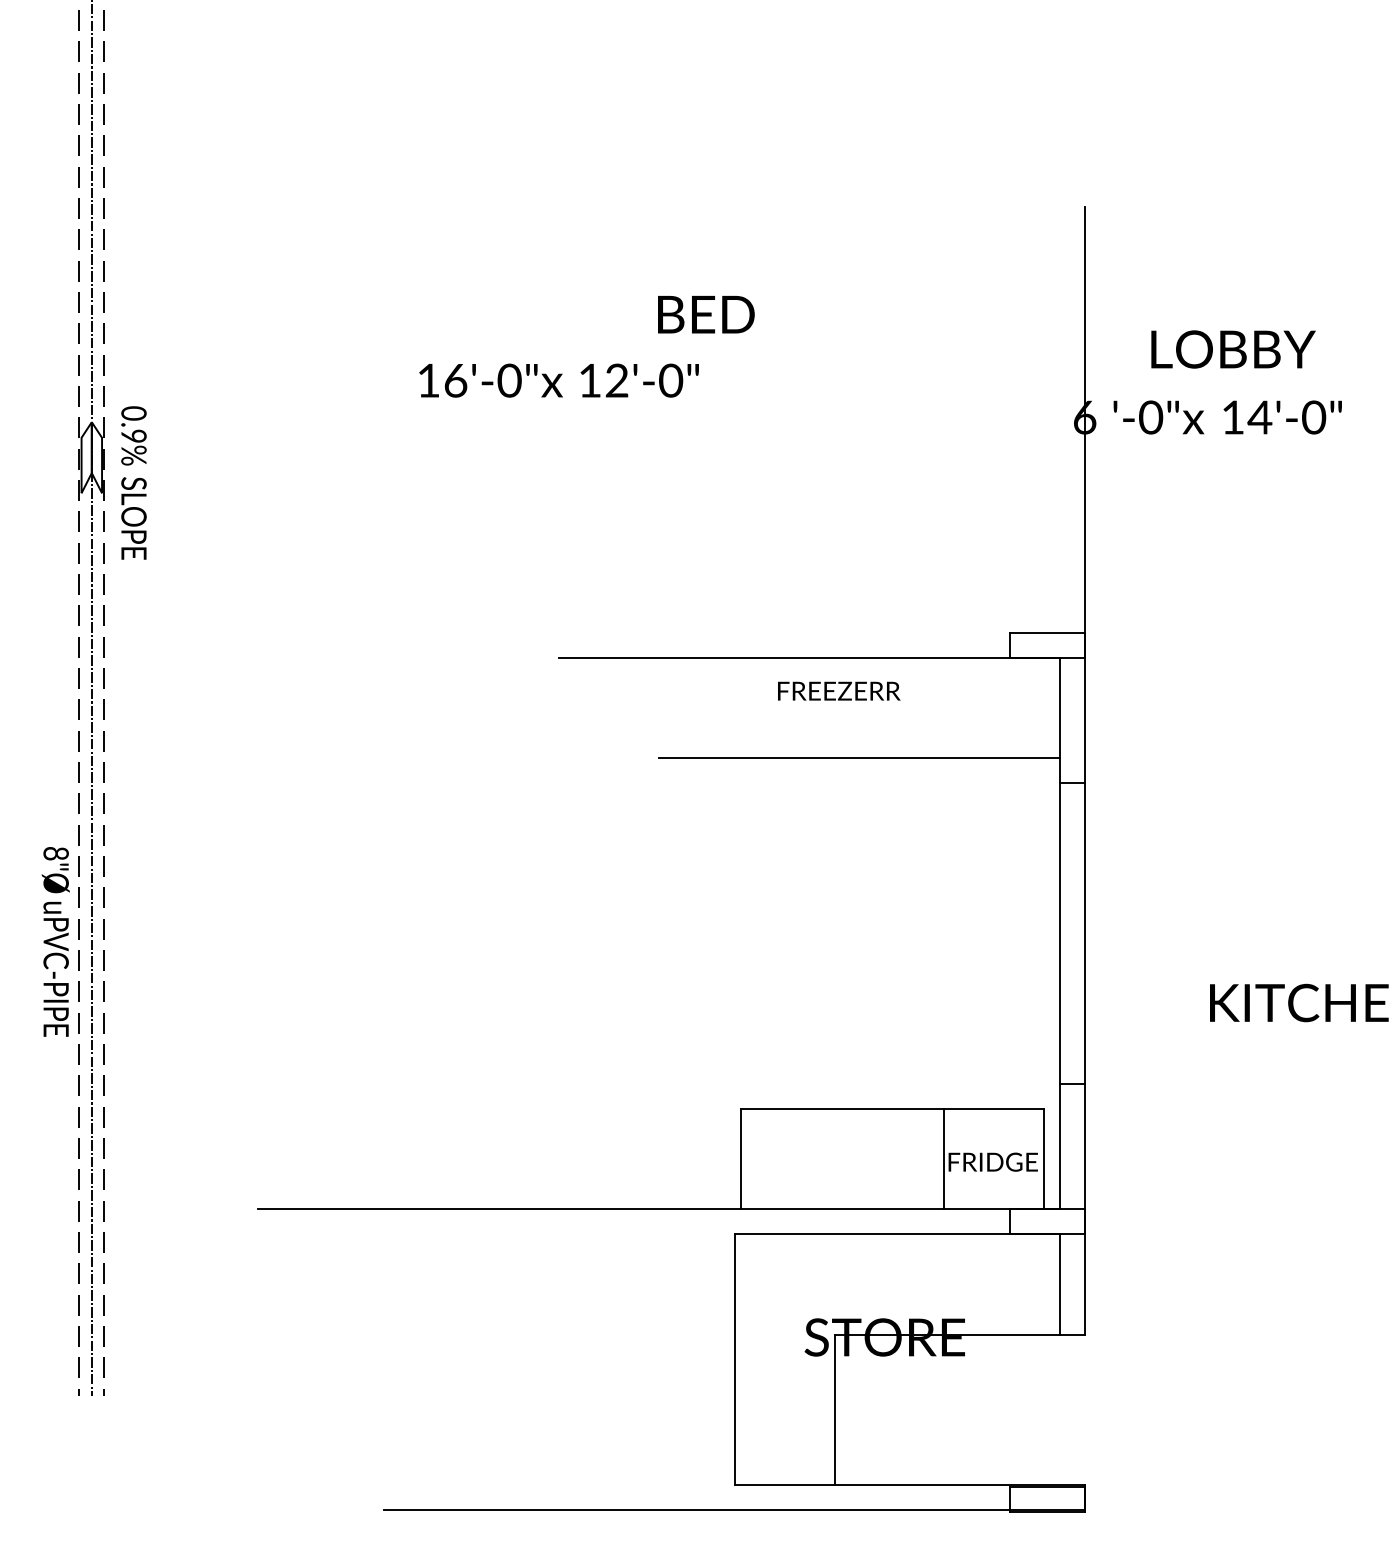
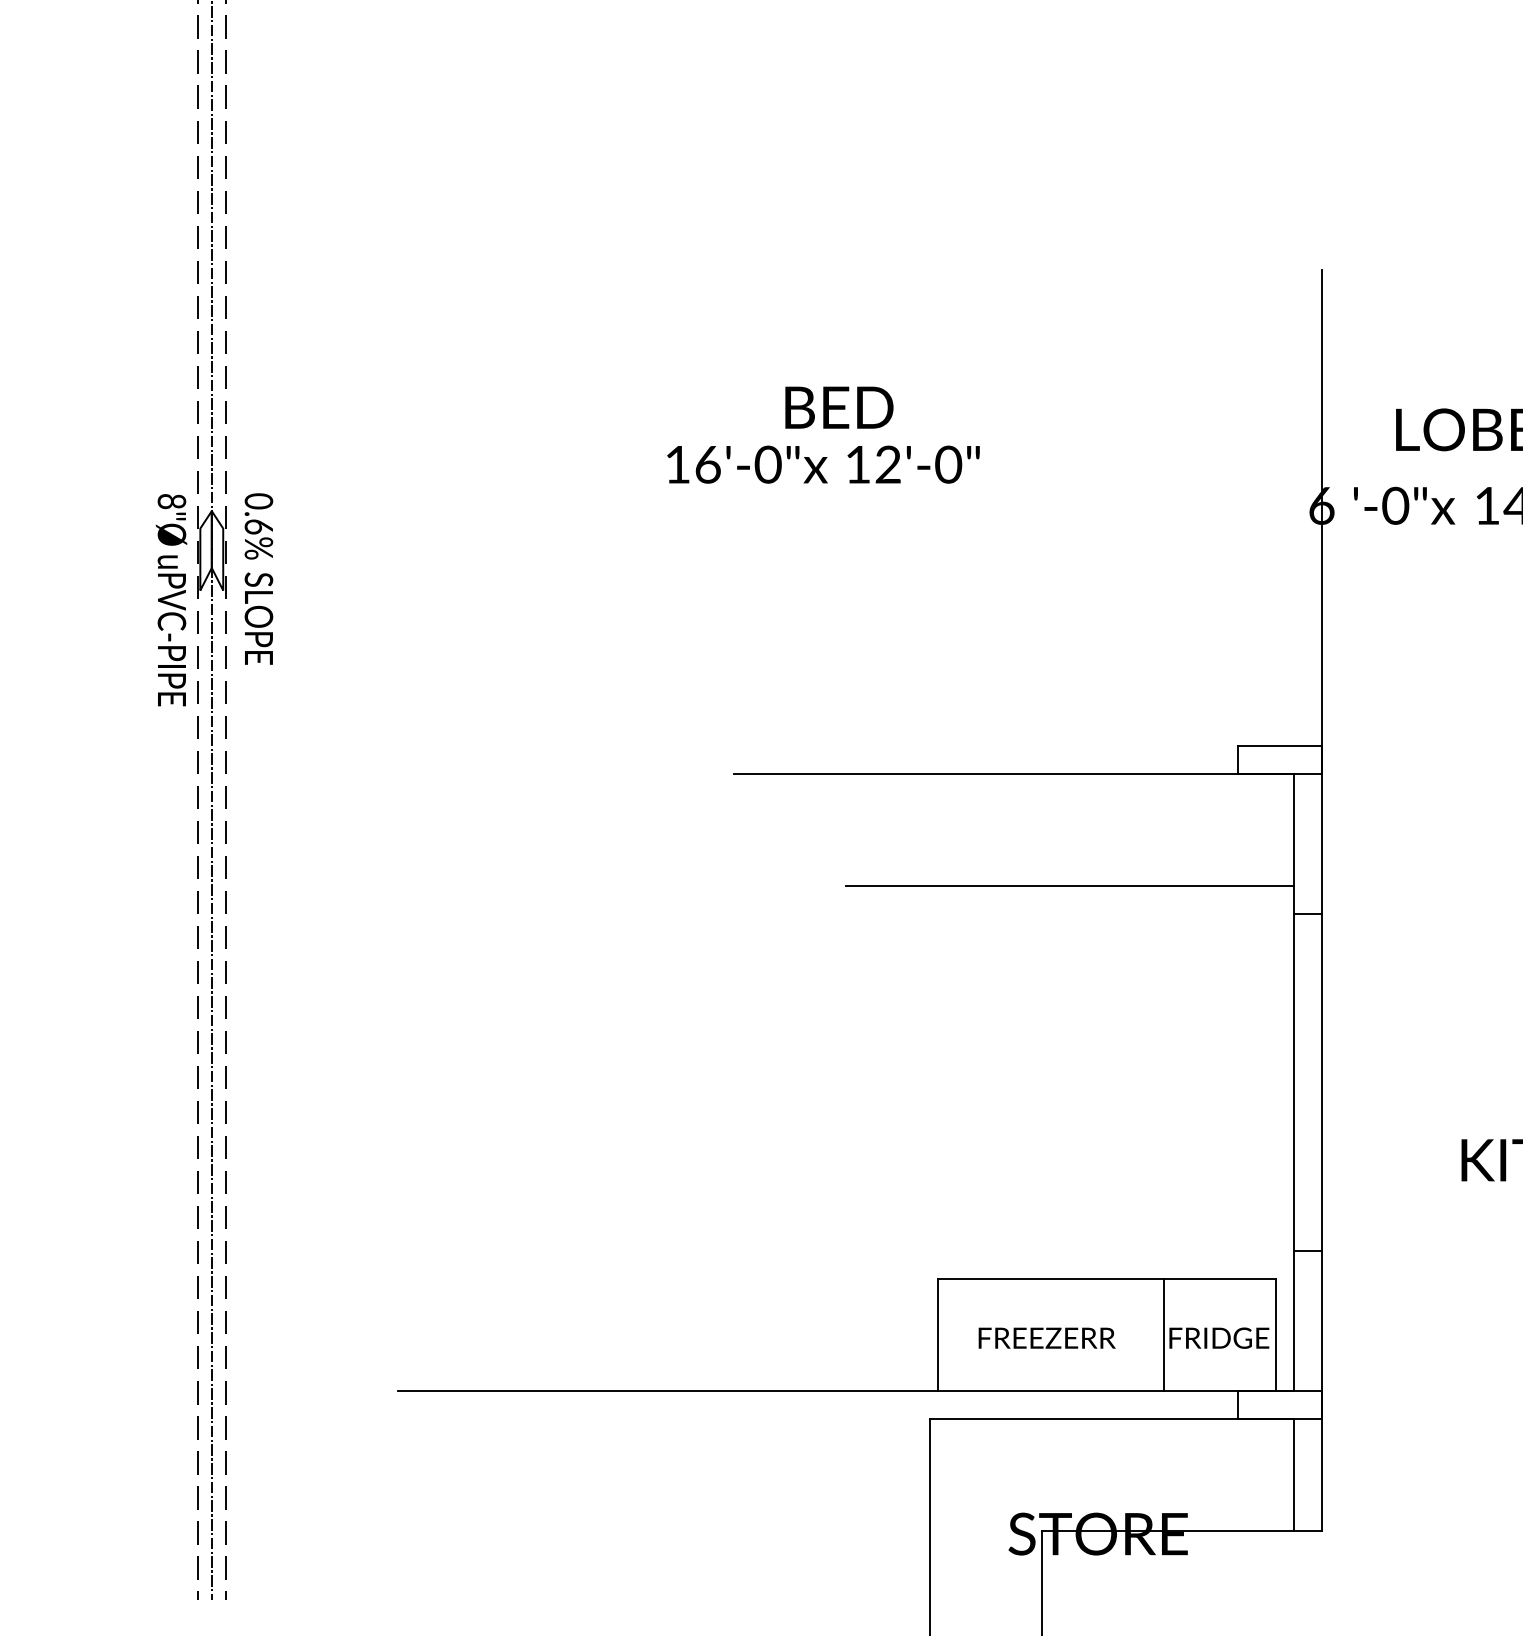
text: (706, 314) -> (839, 407), moved
text: (558, 380) -> (822, 464), moved
text: (133, 436) -> (258, 527), 0.9% -> 0.6%
text: (839, 690) -> (1047, 1337), moved
text: (55, 941) -> (171, 599), moved

